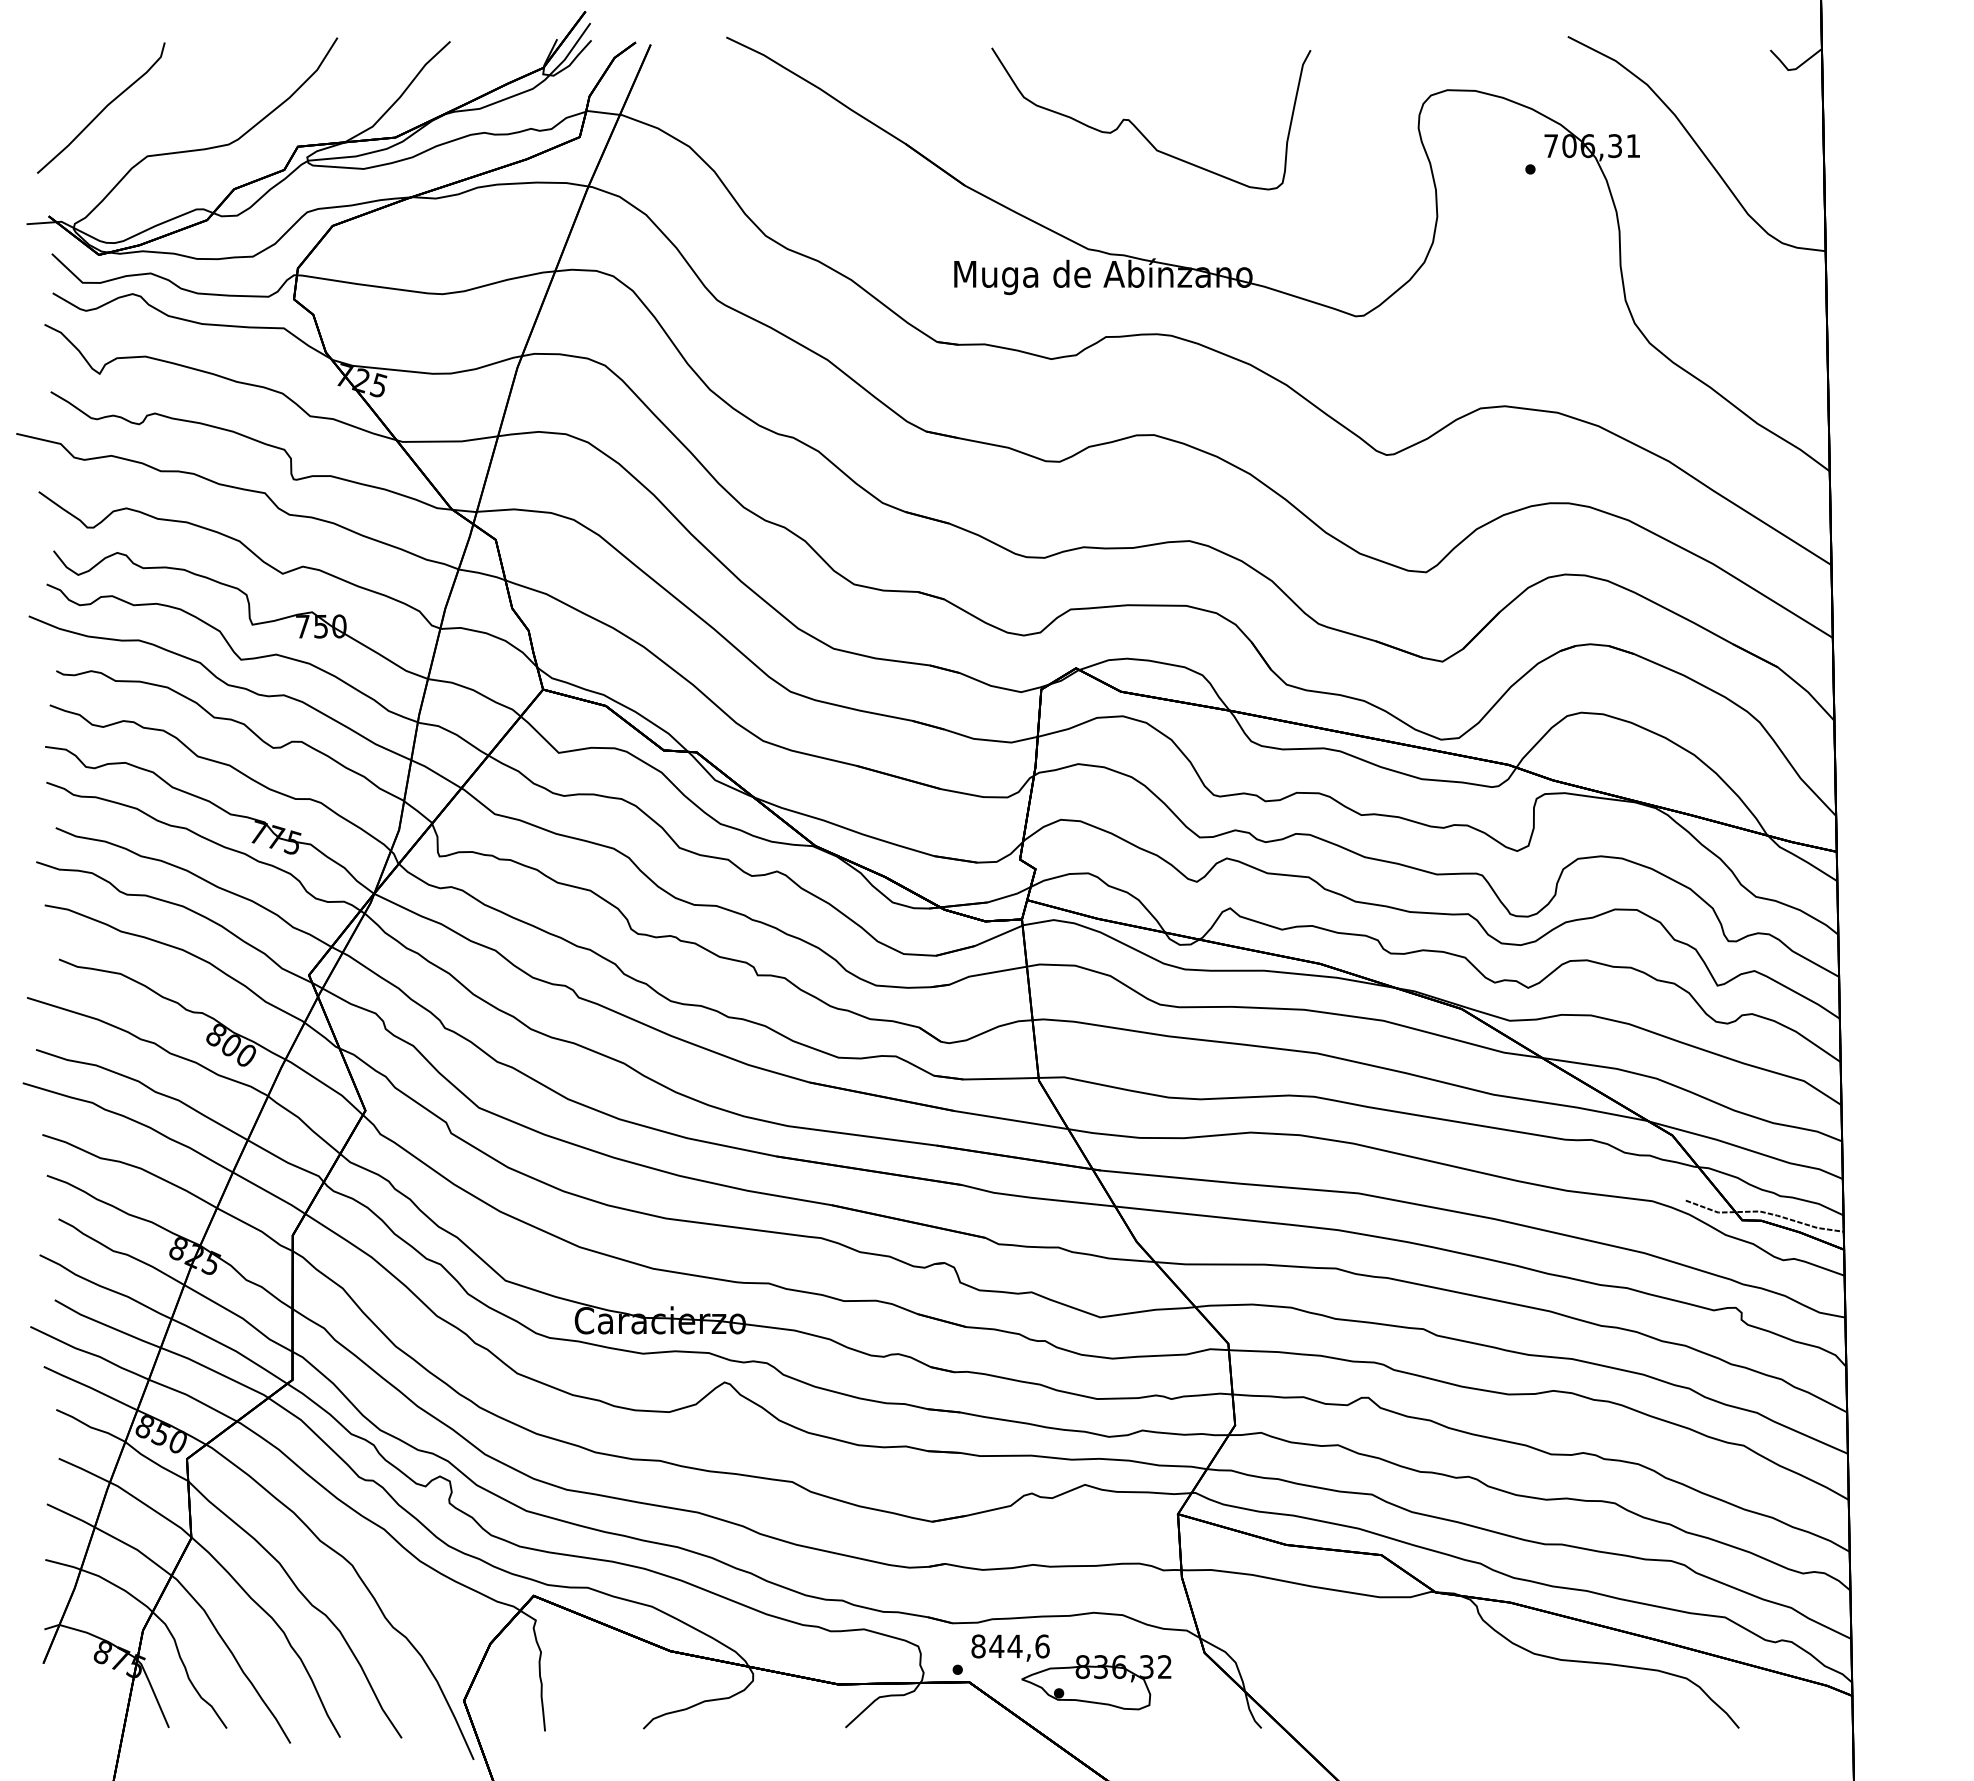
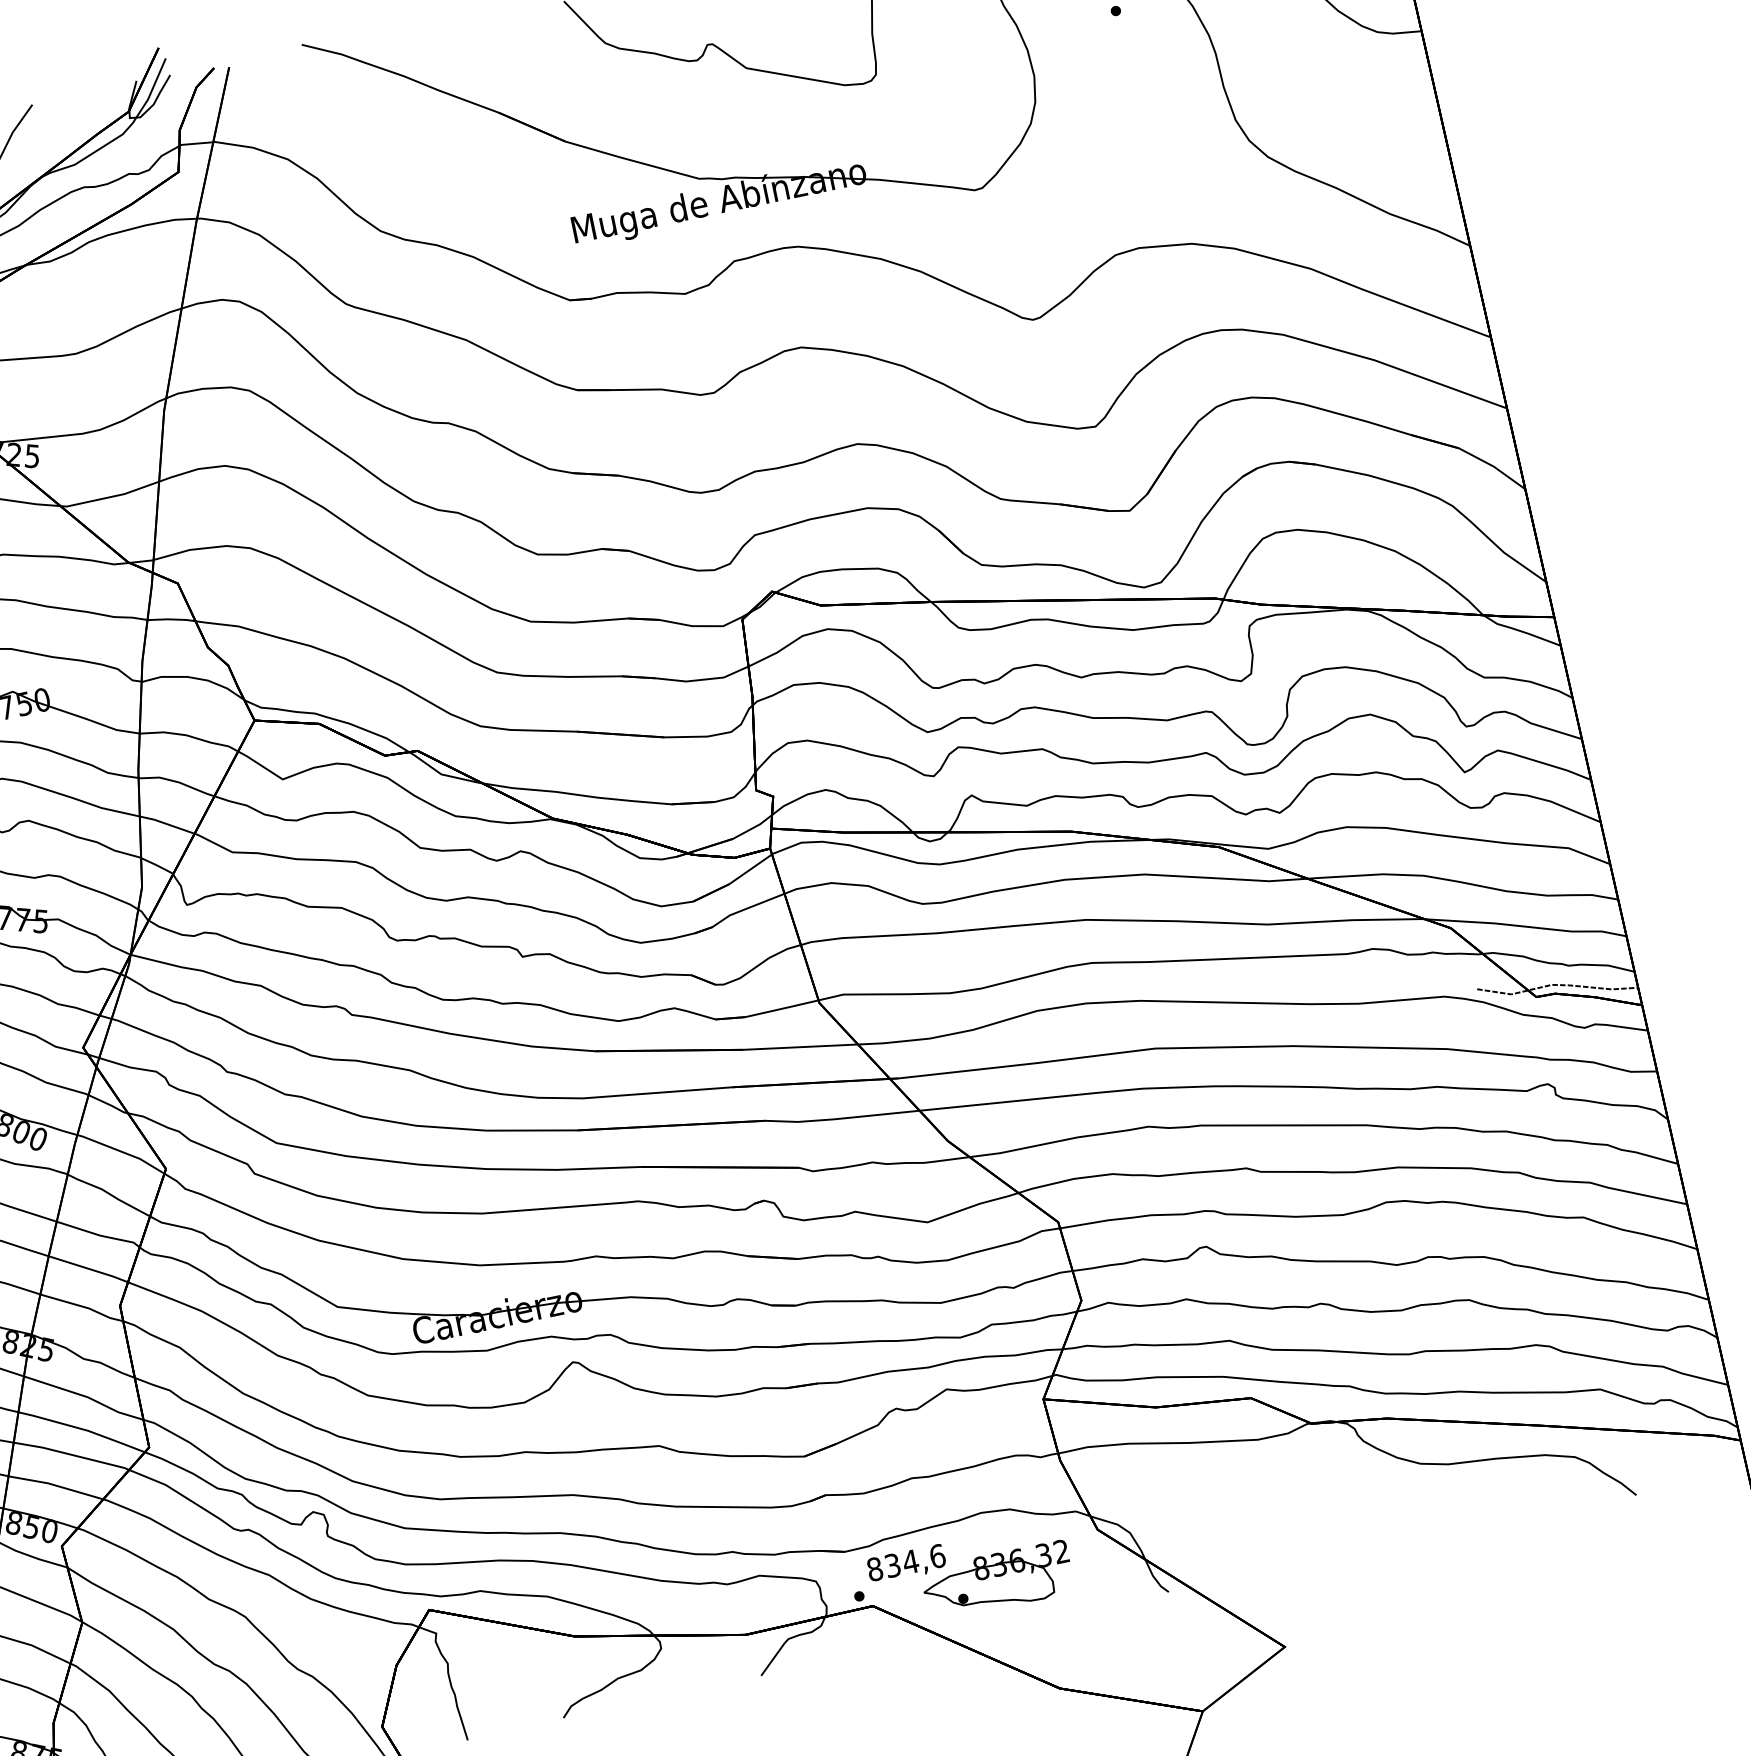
text: (996, 1646) -> (892, 1565), 844,6 -> 834,6

